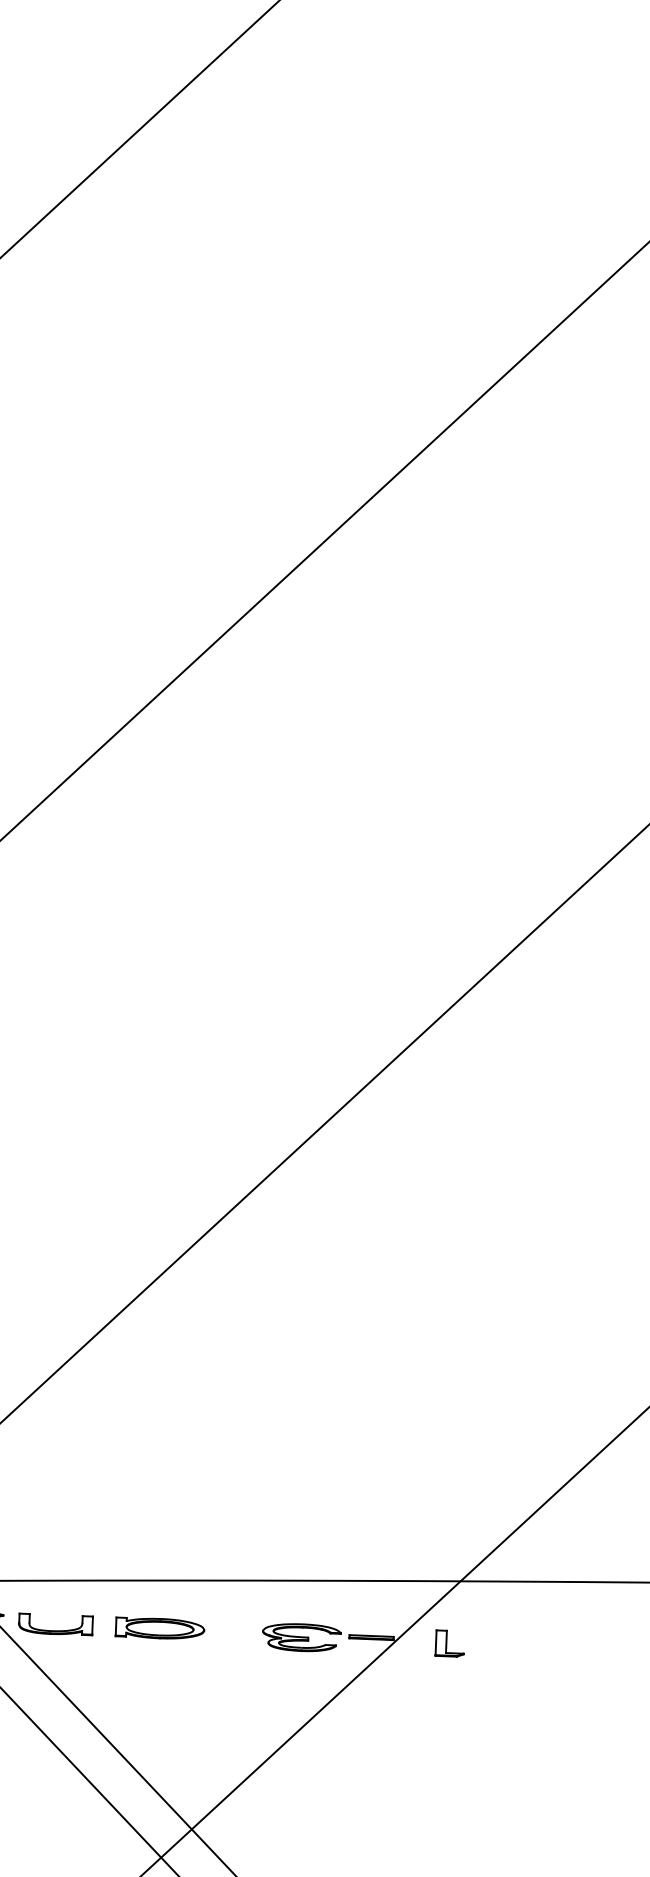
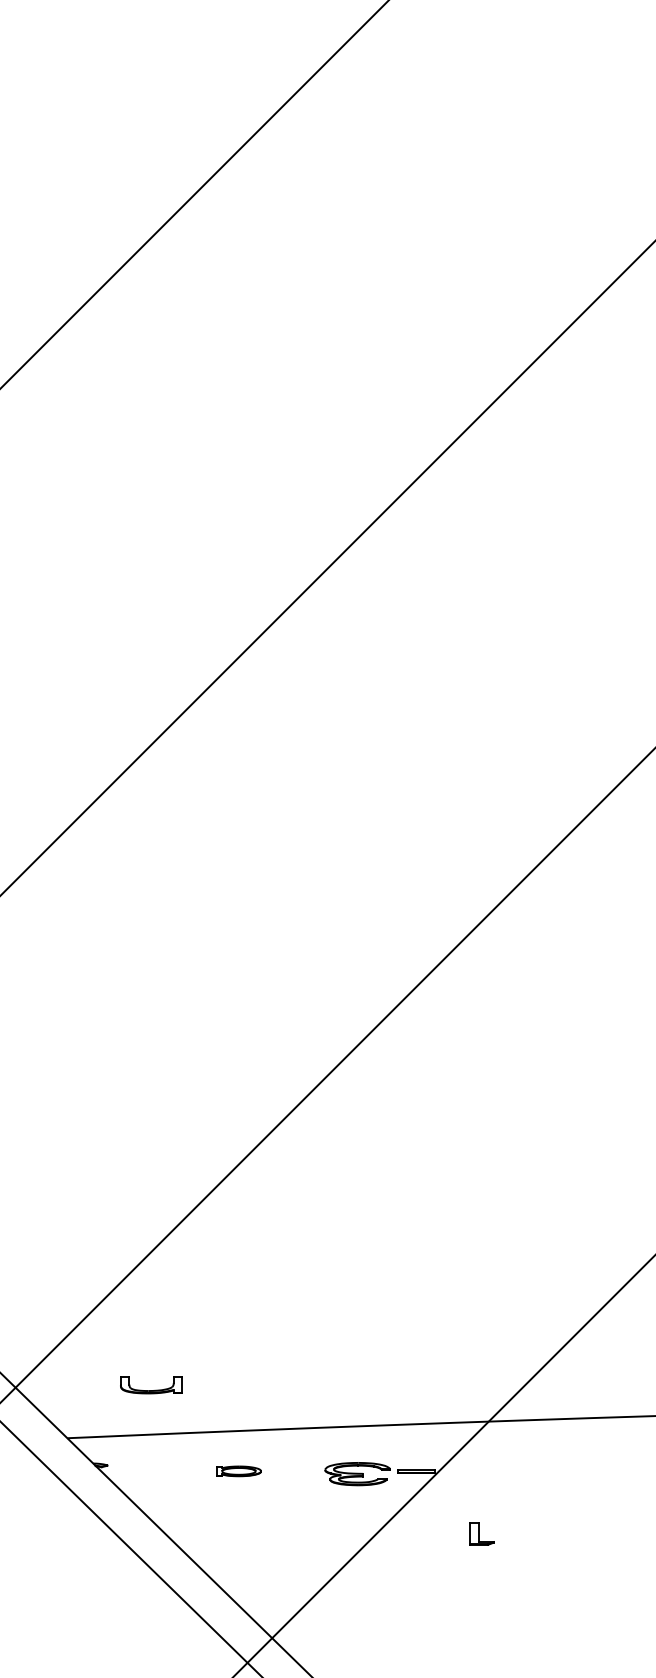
part: (55, 1624) -> (151, 1385), moved
part: (159, 1628) -> (238, 1471), size x0.6
part: (449, 1642) -> (481, 1533), moved

